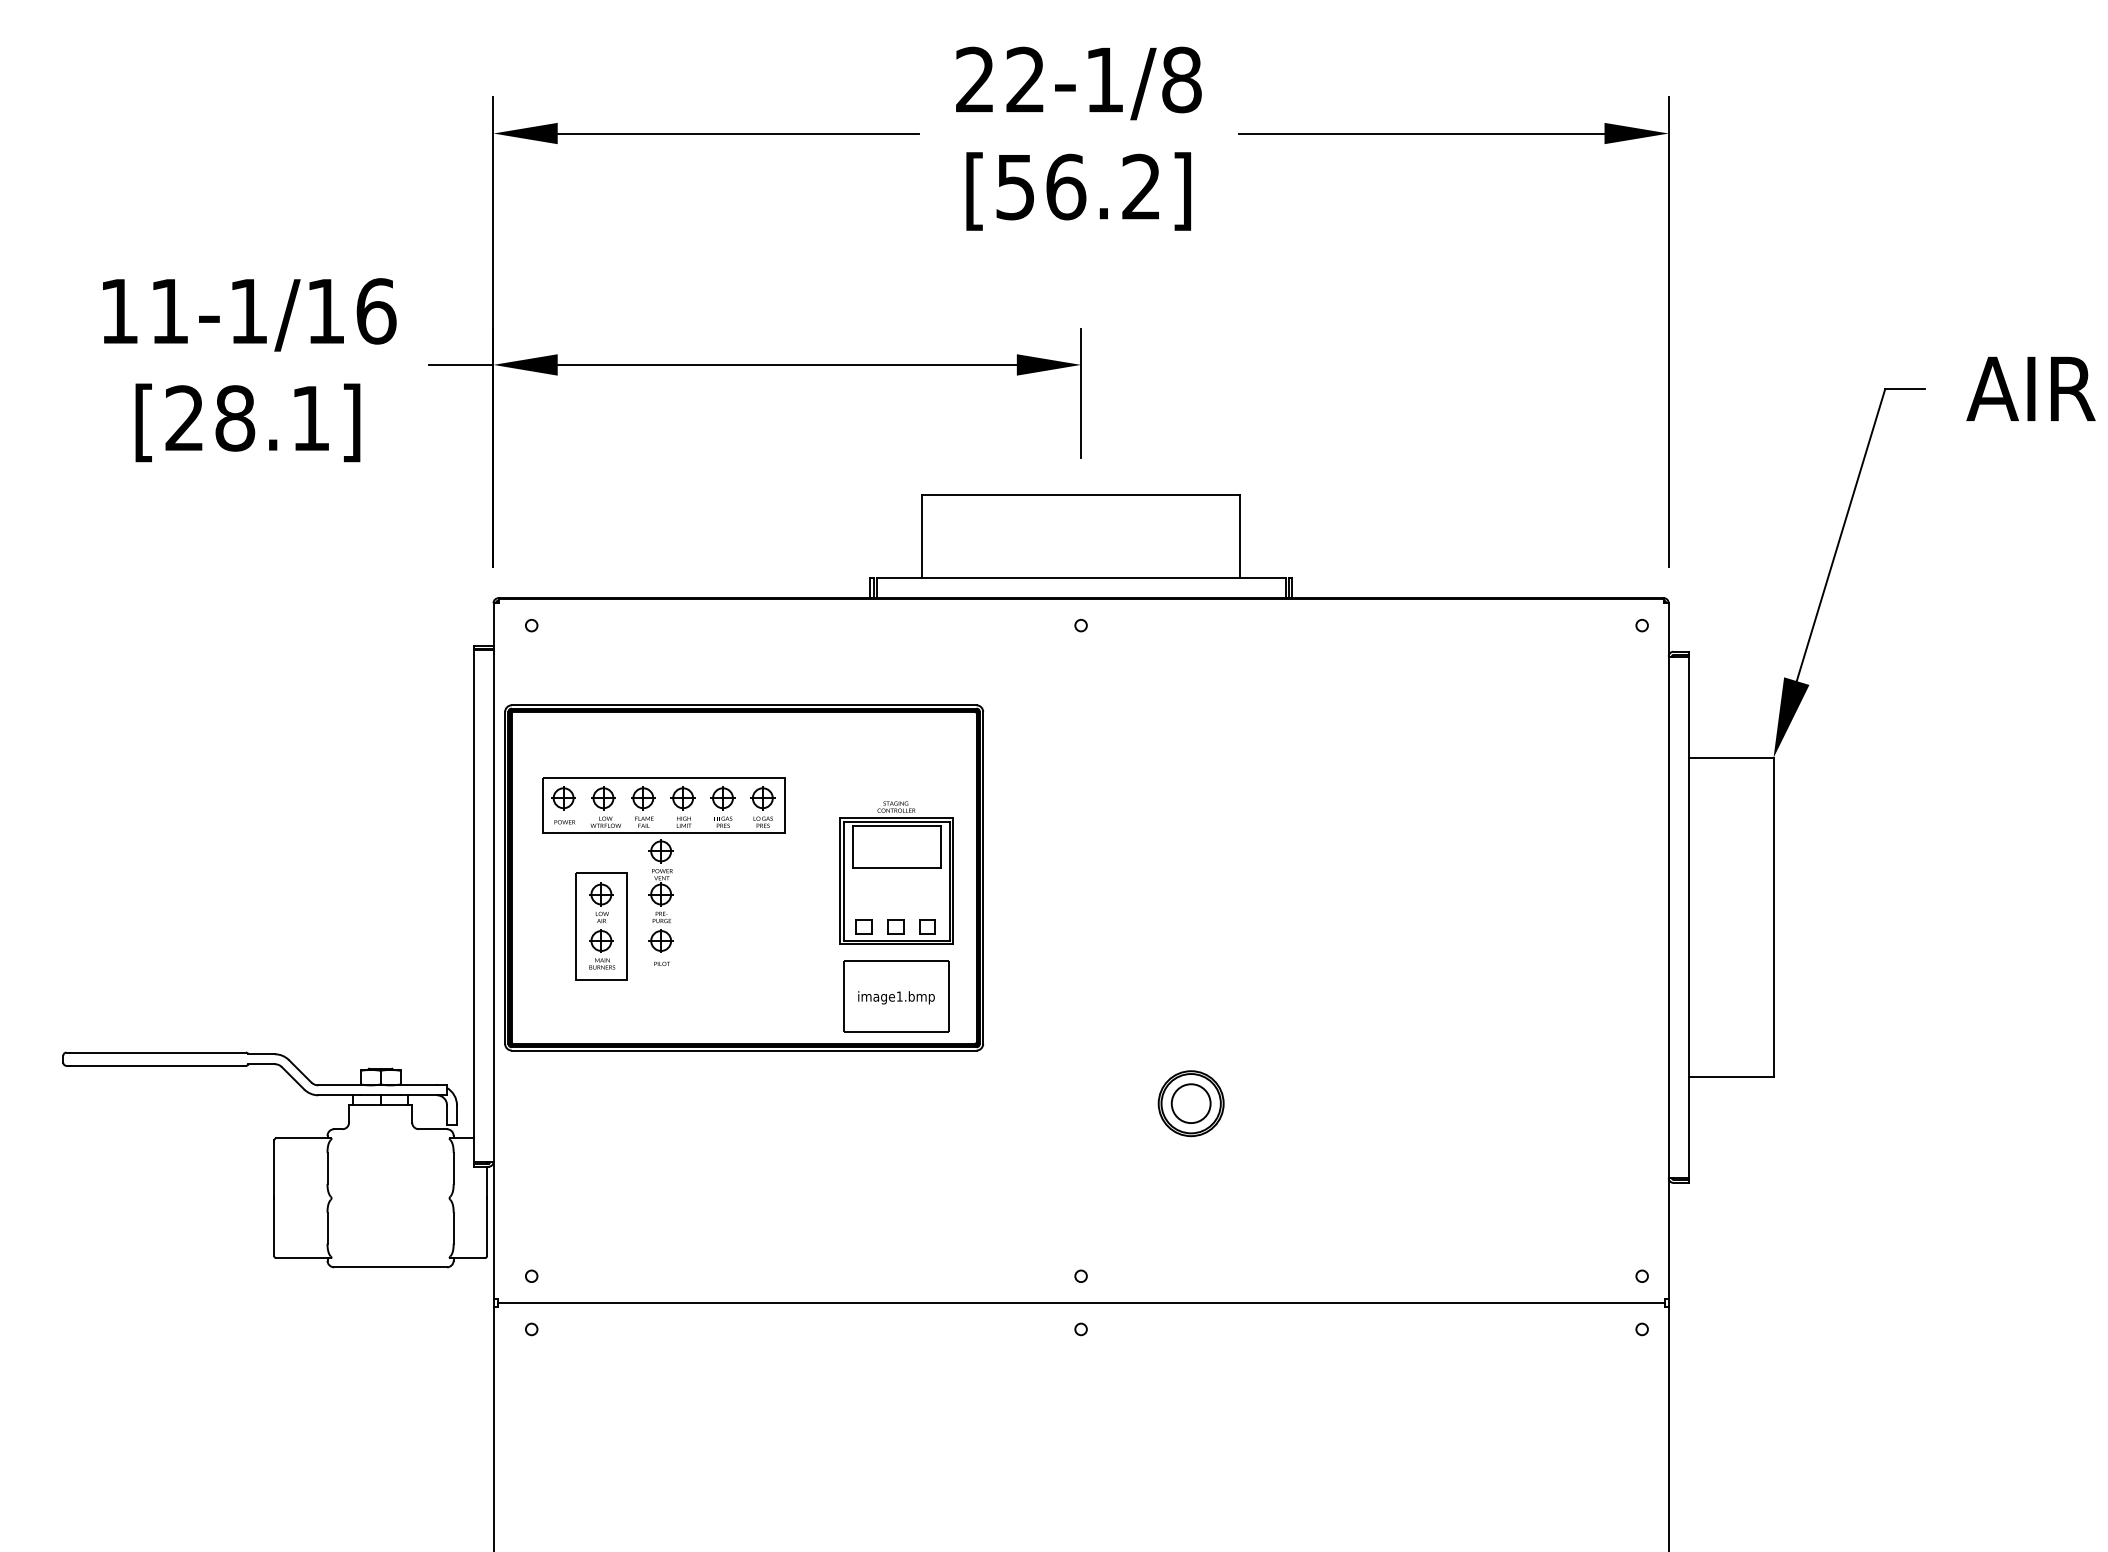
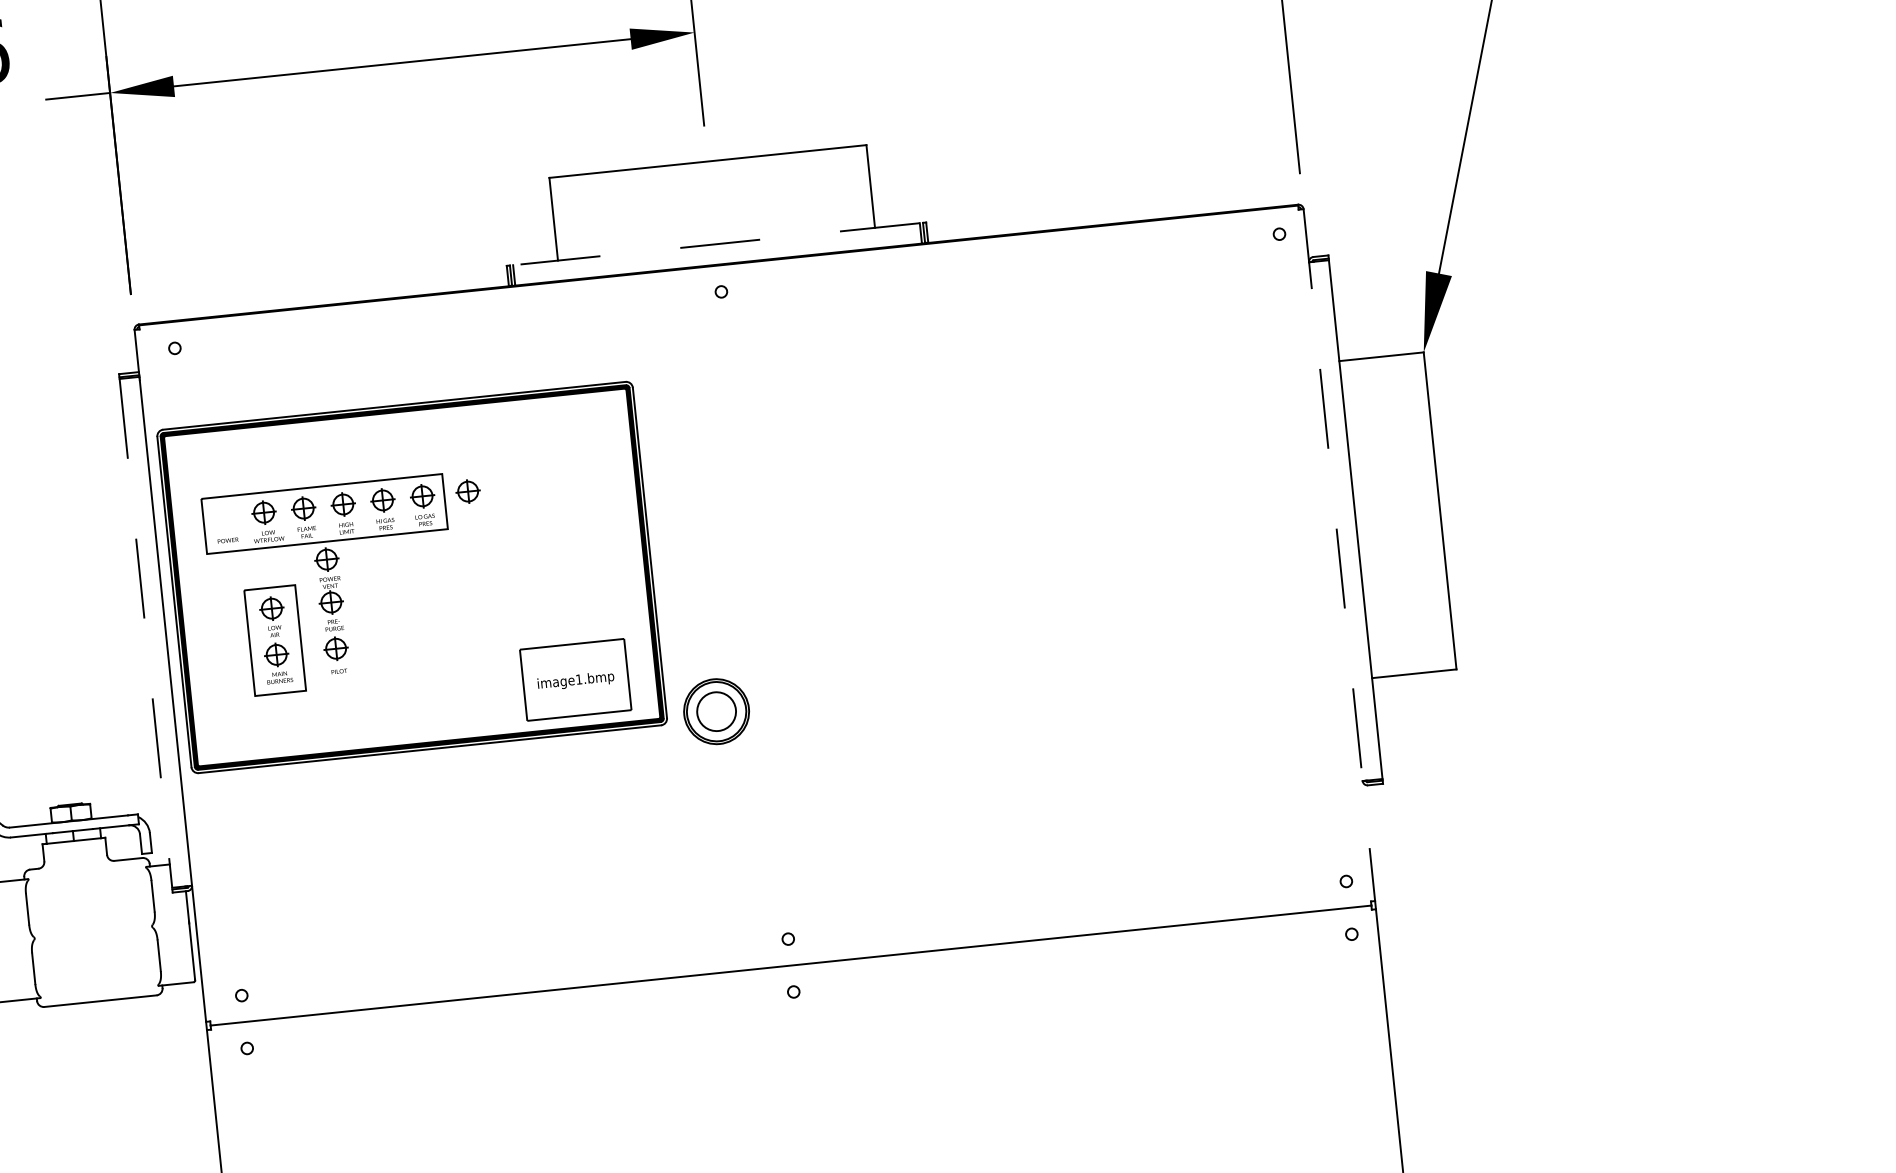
line: (1080, 577) -> (715, 244), solid -> dashed
part: (563, 798) -> (468, 491), moved
part: (896, 872) -> (563, 556), removed
line: (473, 906) -> (145, 633), solid -> dashed
line: (1668, 950) -> (1339, 554), solid -> dashed
part: (1190, 1103) -> (715, 711), moved

